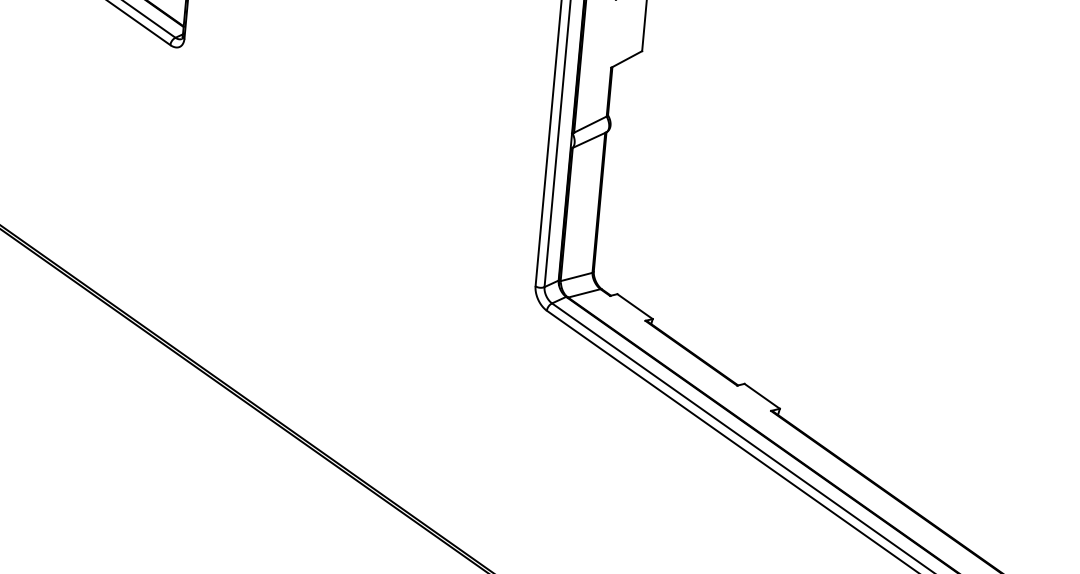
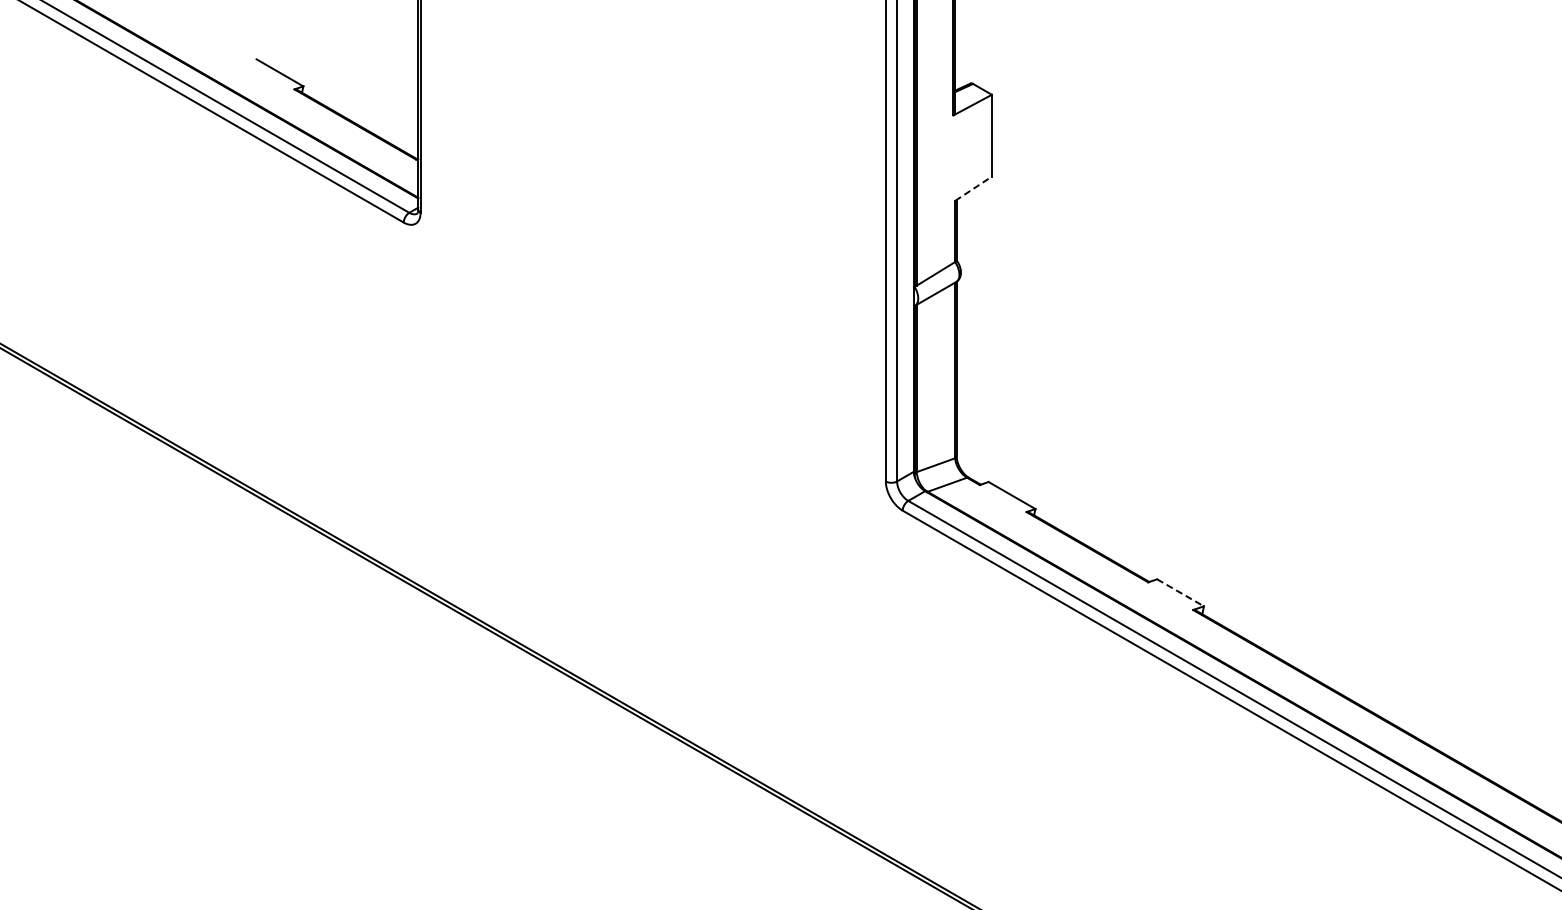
line: (626, 59) -> (973, 188), solid -> dashed
line: (762, 396) -> (1180, 593), solid -> dashed

